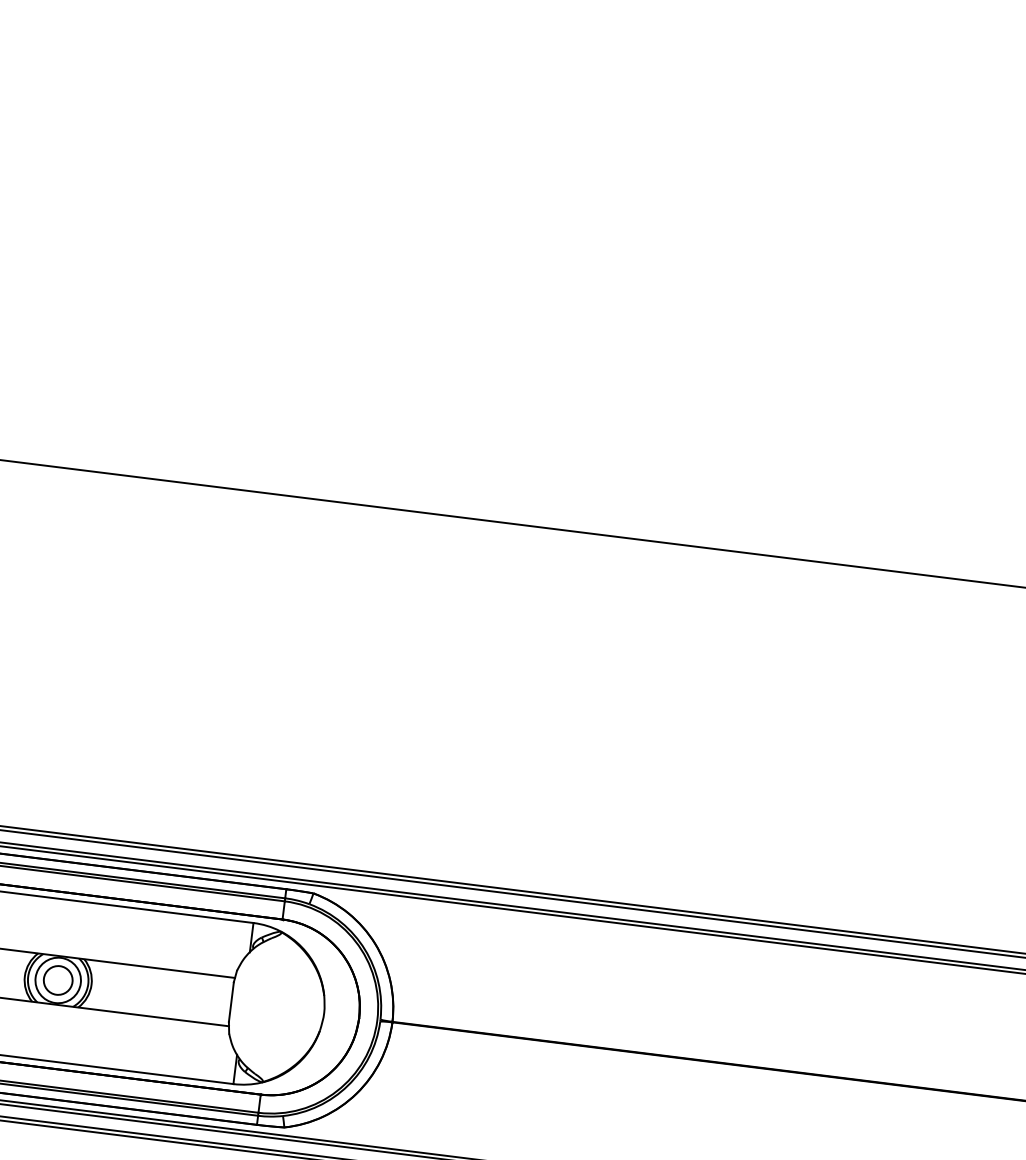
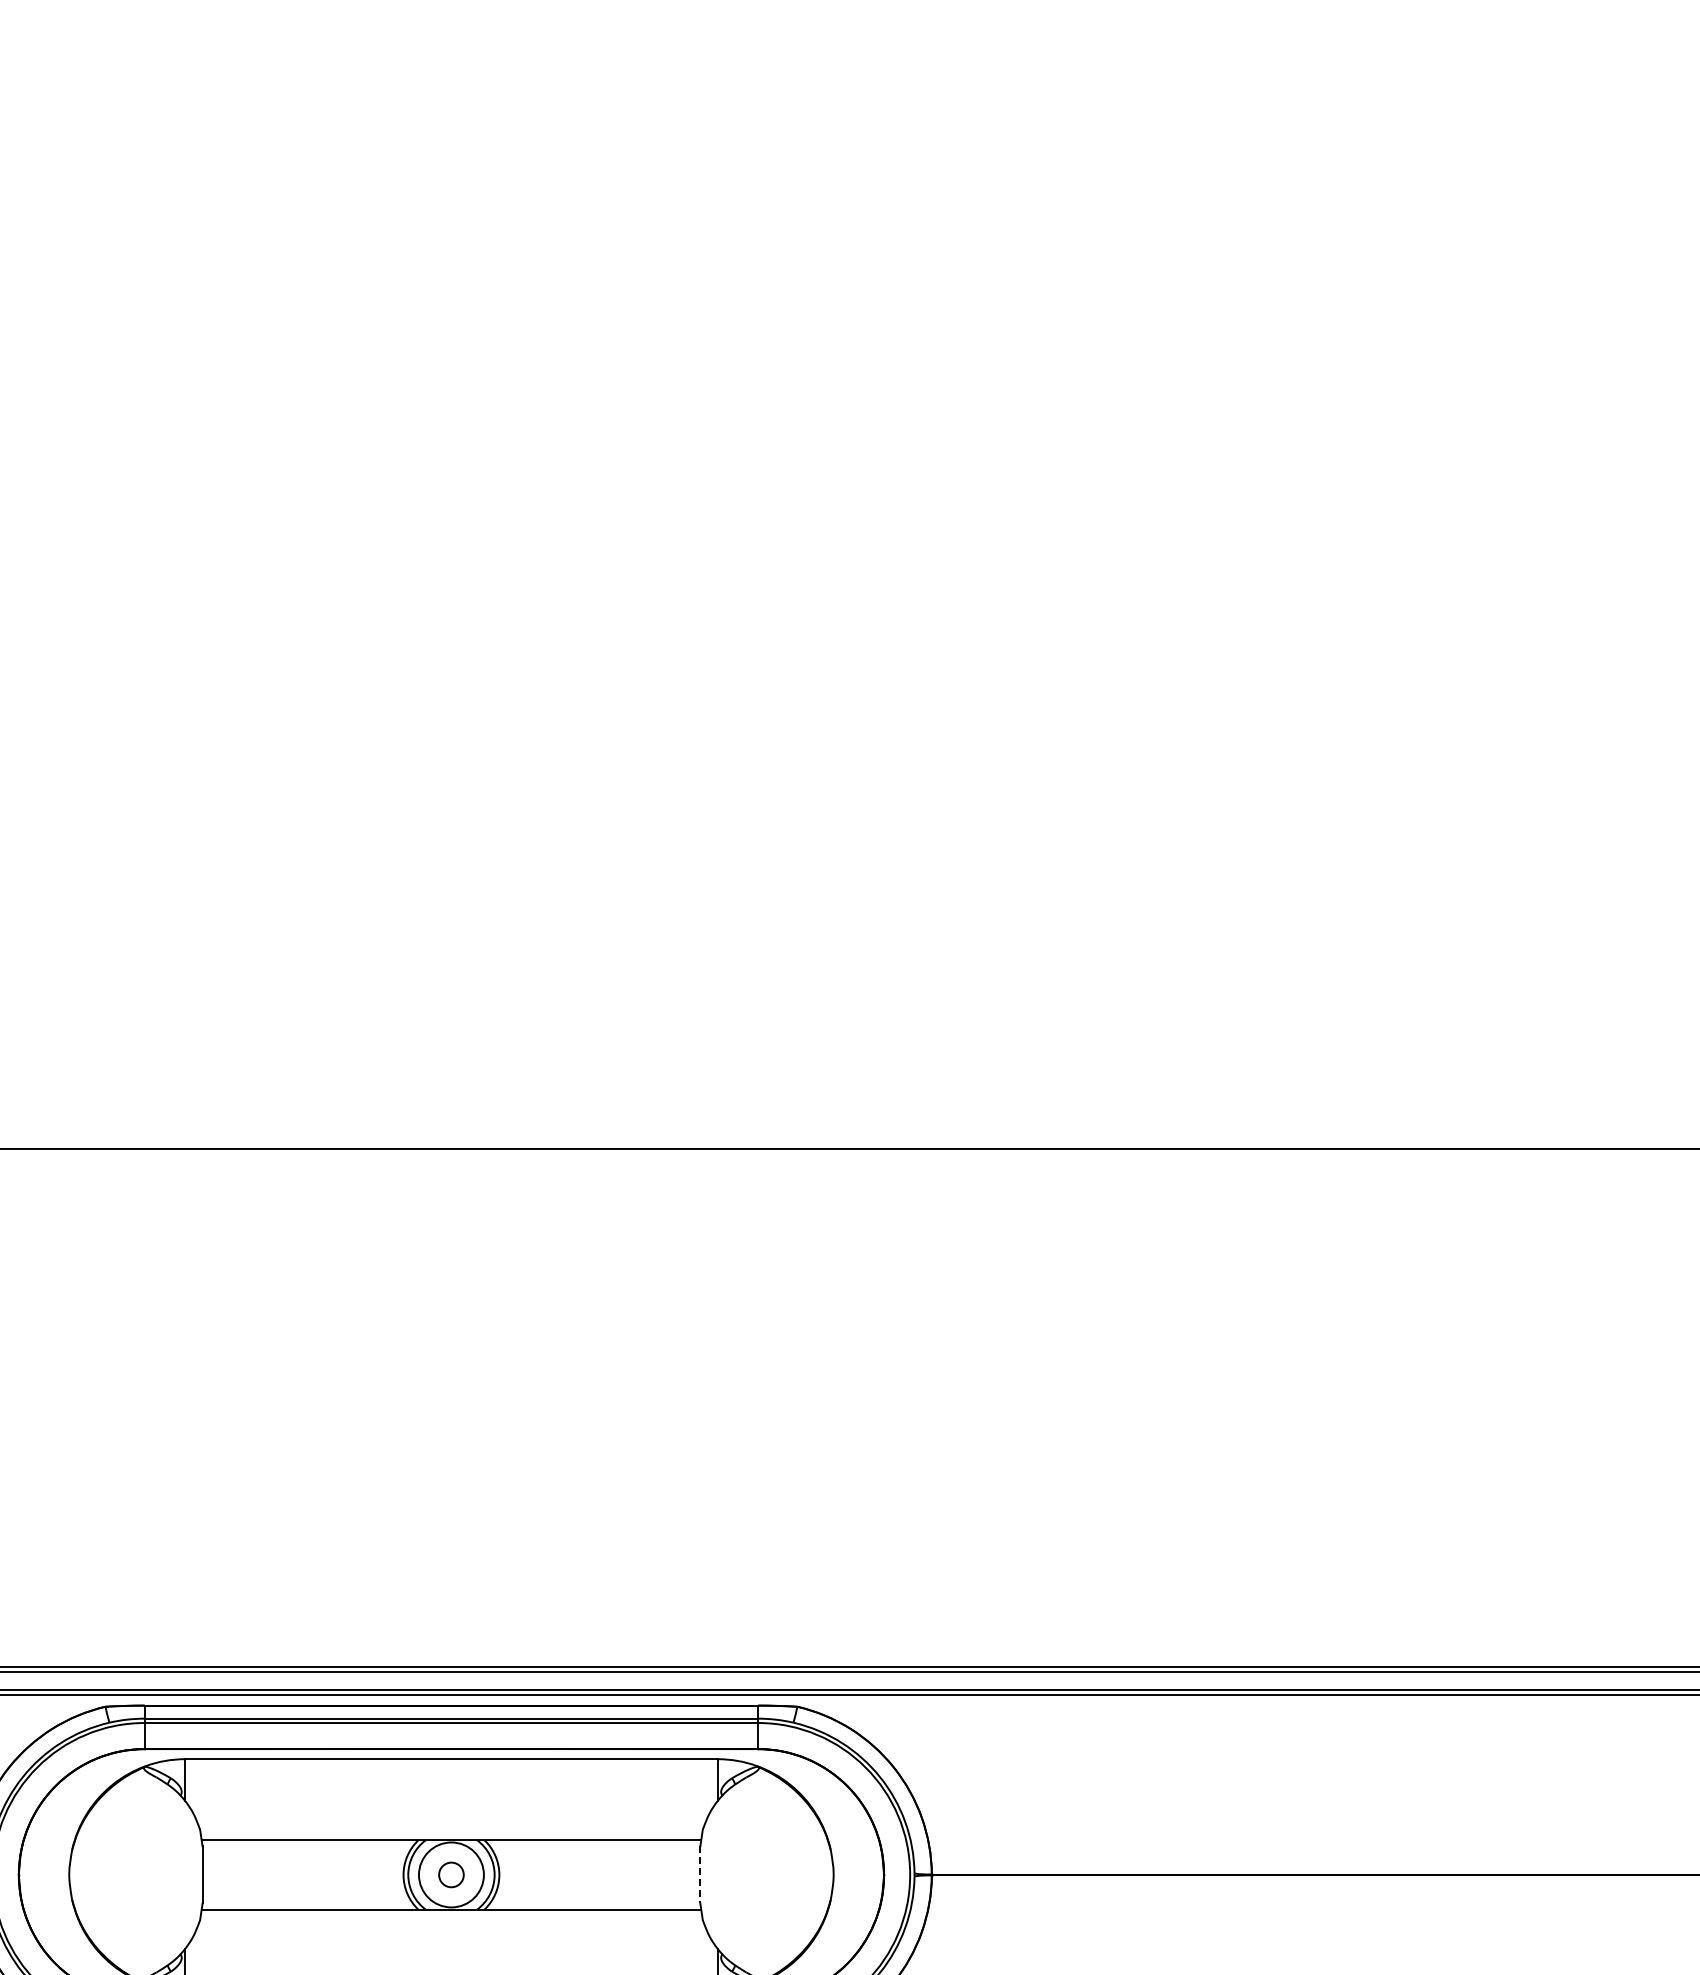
circle: (58, 980) -> (451, 1874), size x0.6
line: (231, 1001) -> (700, 1874), solid -> dashed

